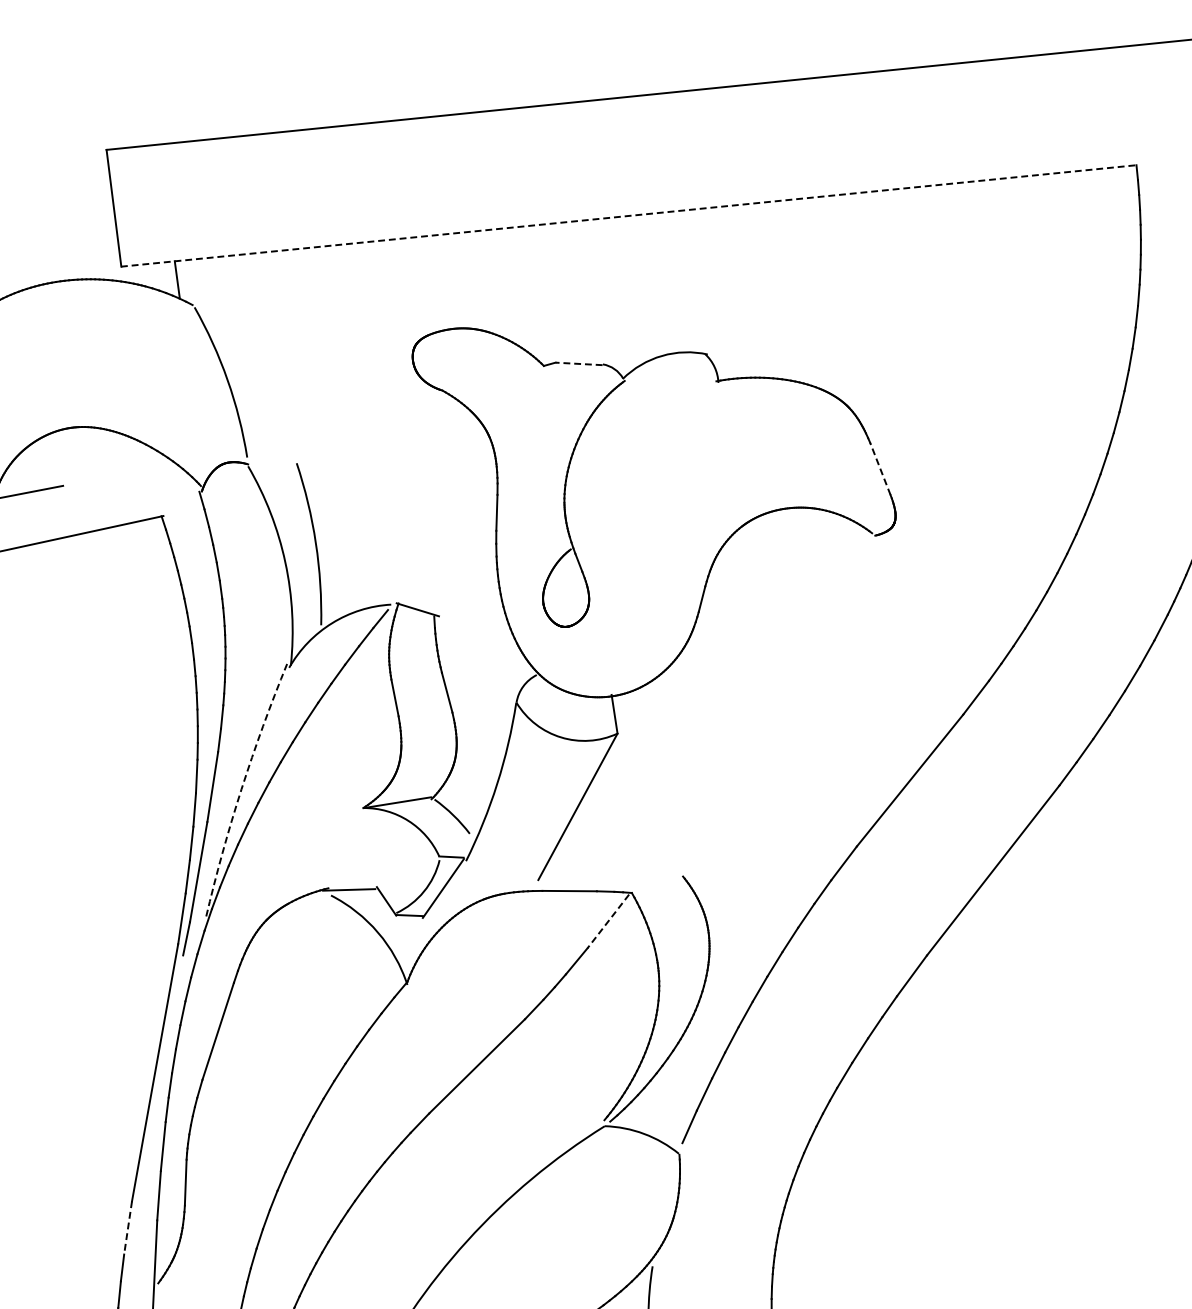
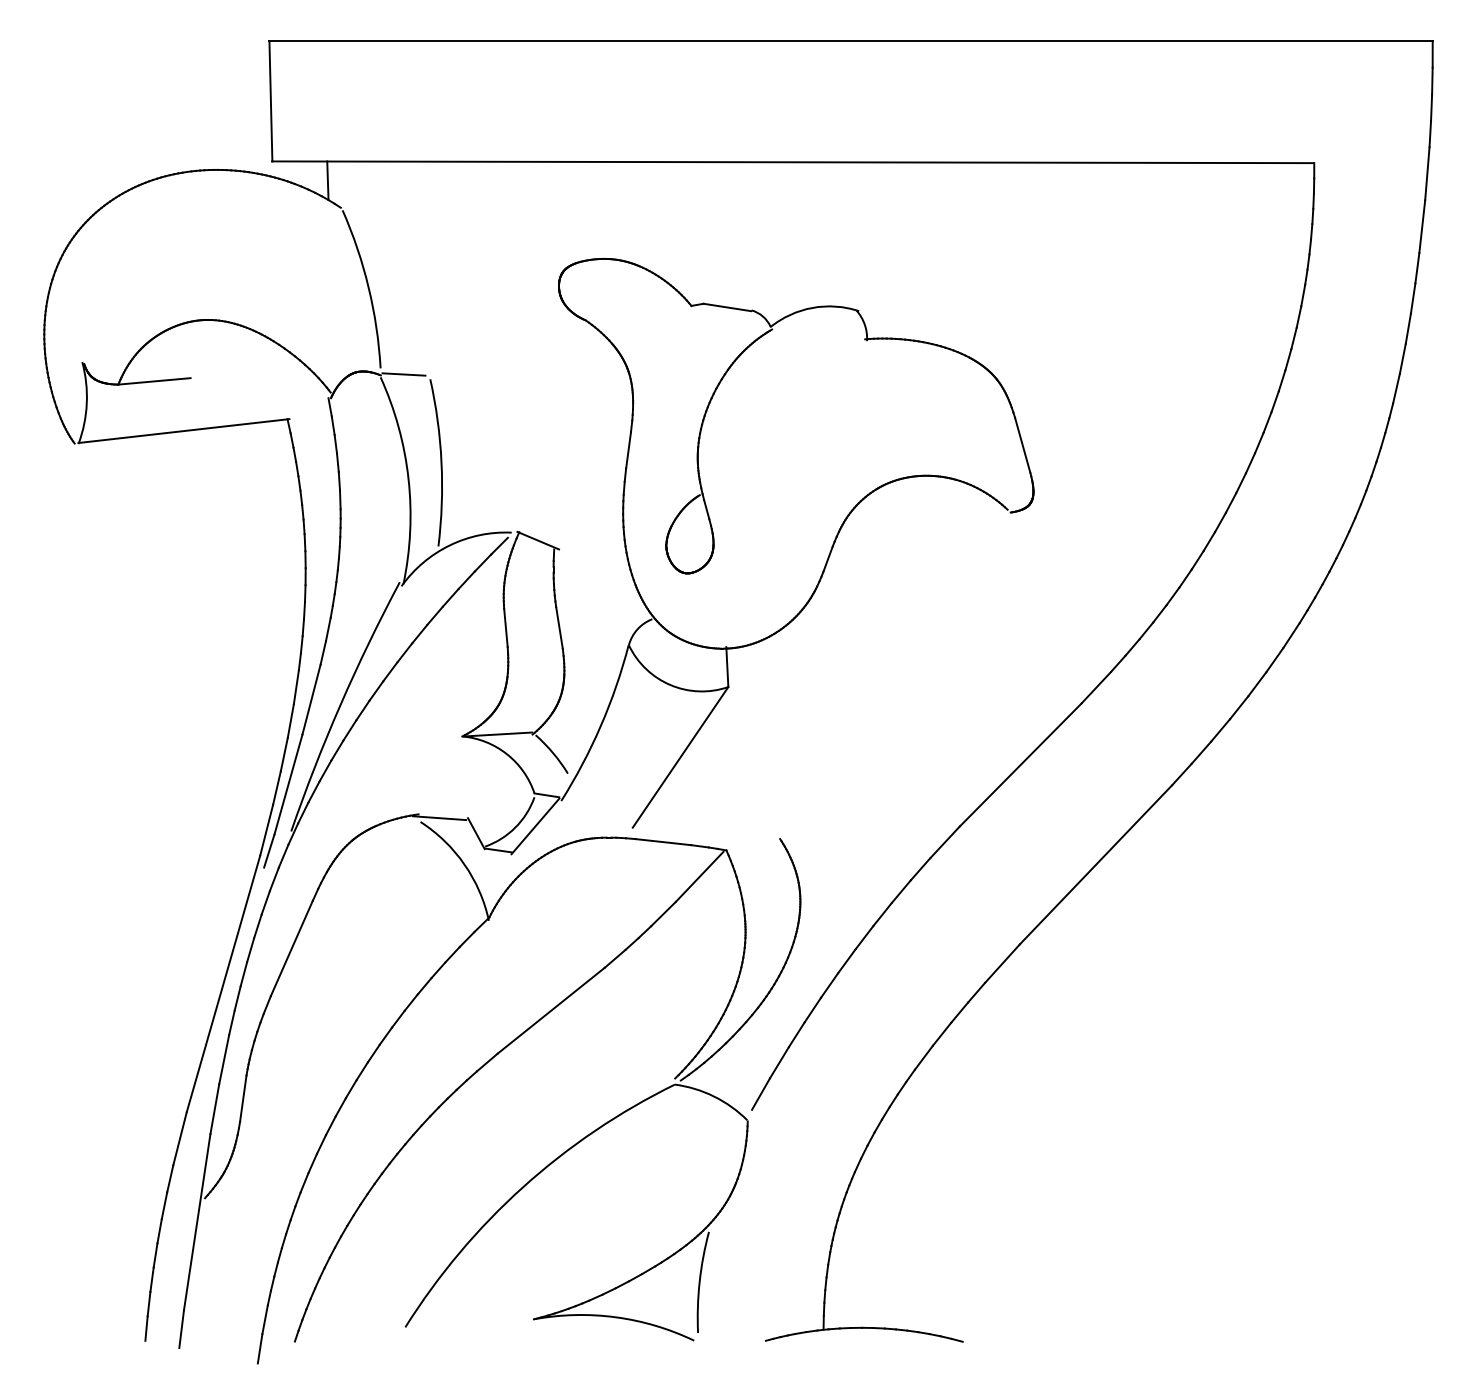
line: (628, 216) -> (792, 162), dashed -> solid
line: (578, 364) -> (726, 307), dashed -> solid
line: (270, 461) -> (403, 374), added
line: (880, 469) -> (1022, 445), dashed -> solid
arc: (241, 788) -> (340, 704), dashed -> solid
line: (608, 921) -> (699, 876), dashed -> solid
line: (127, 1228) -> (179, 1139), dashed -> solid

